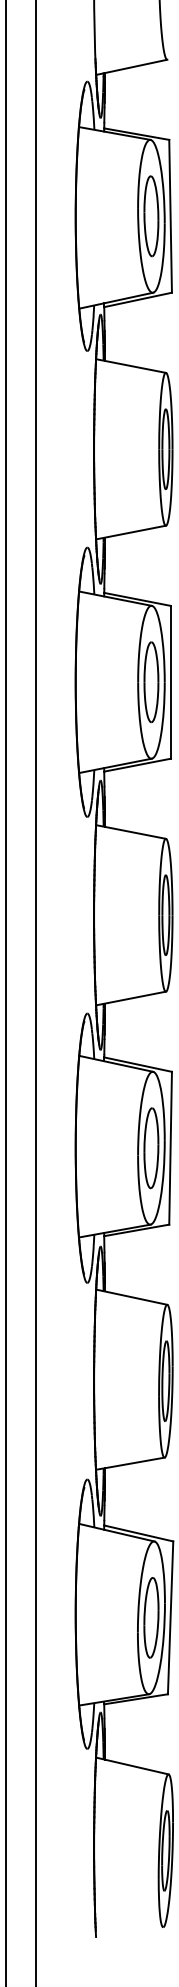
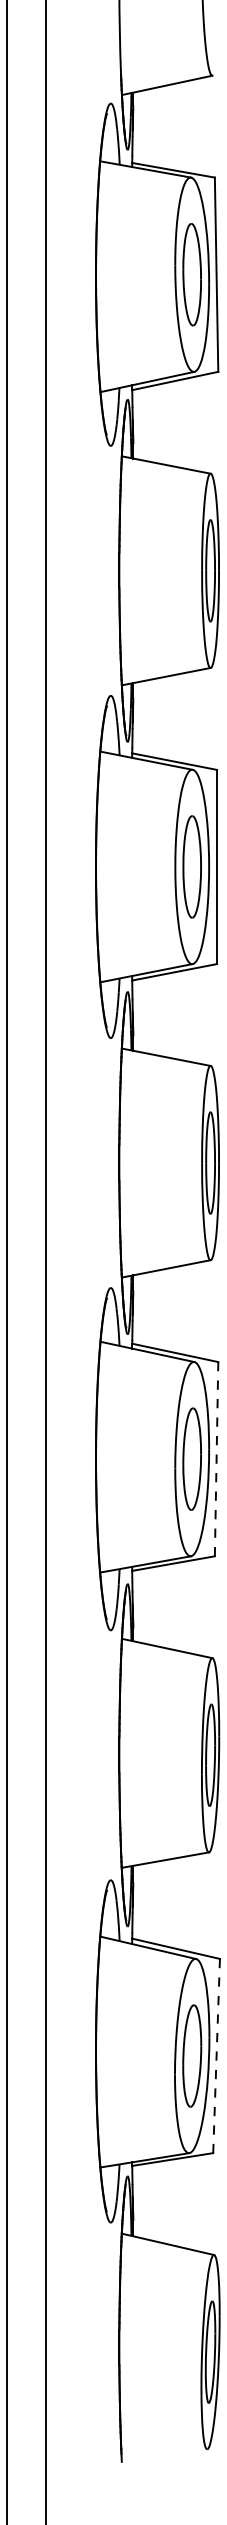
line: (170, 1147) -> (216, 1458), solid -> dashed
line: (170, 1617) -> (216, 2055), solid -> dashed

